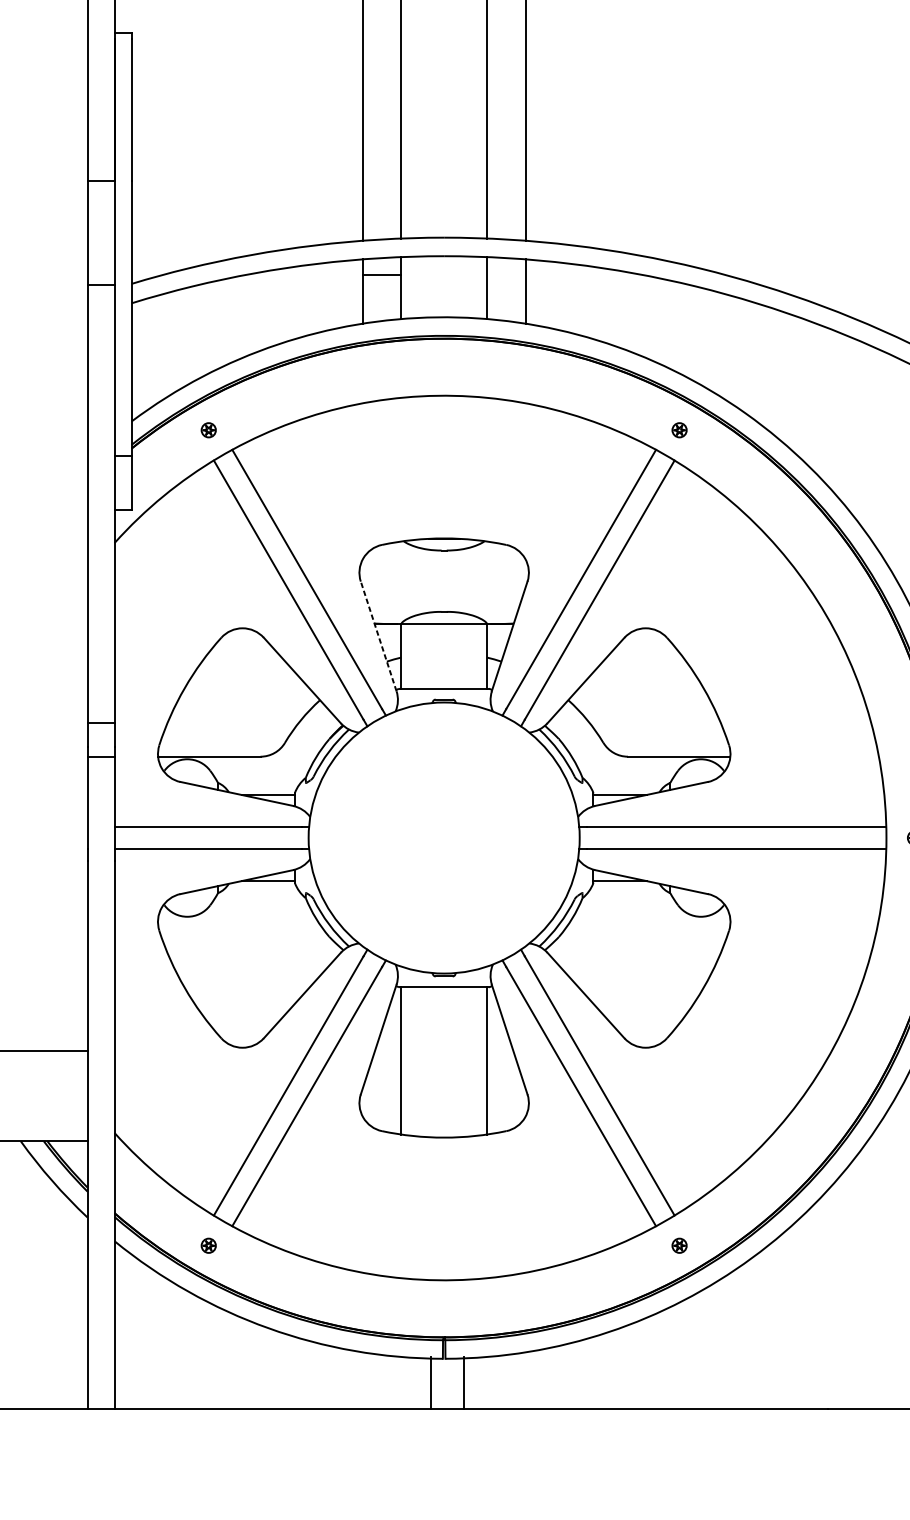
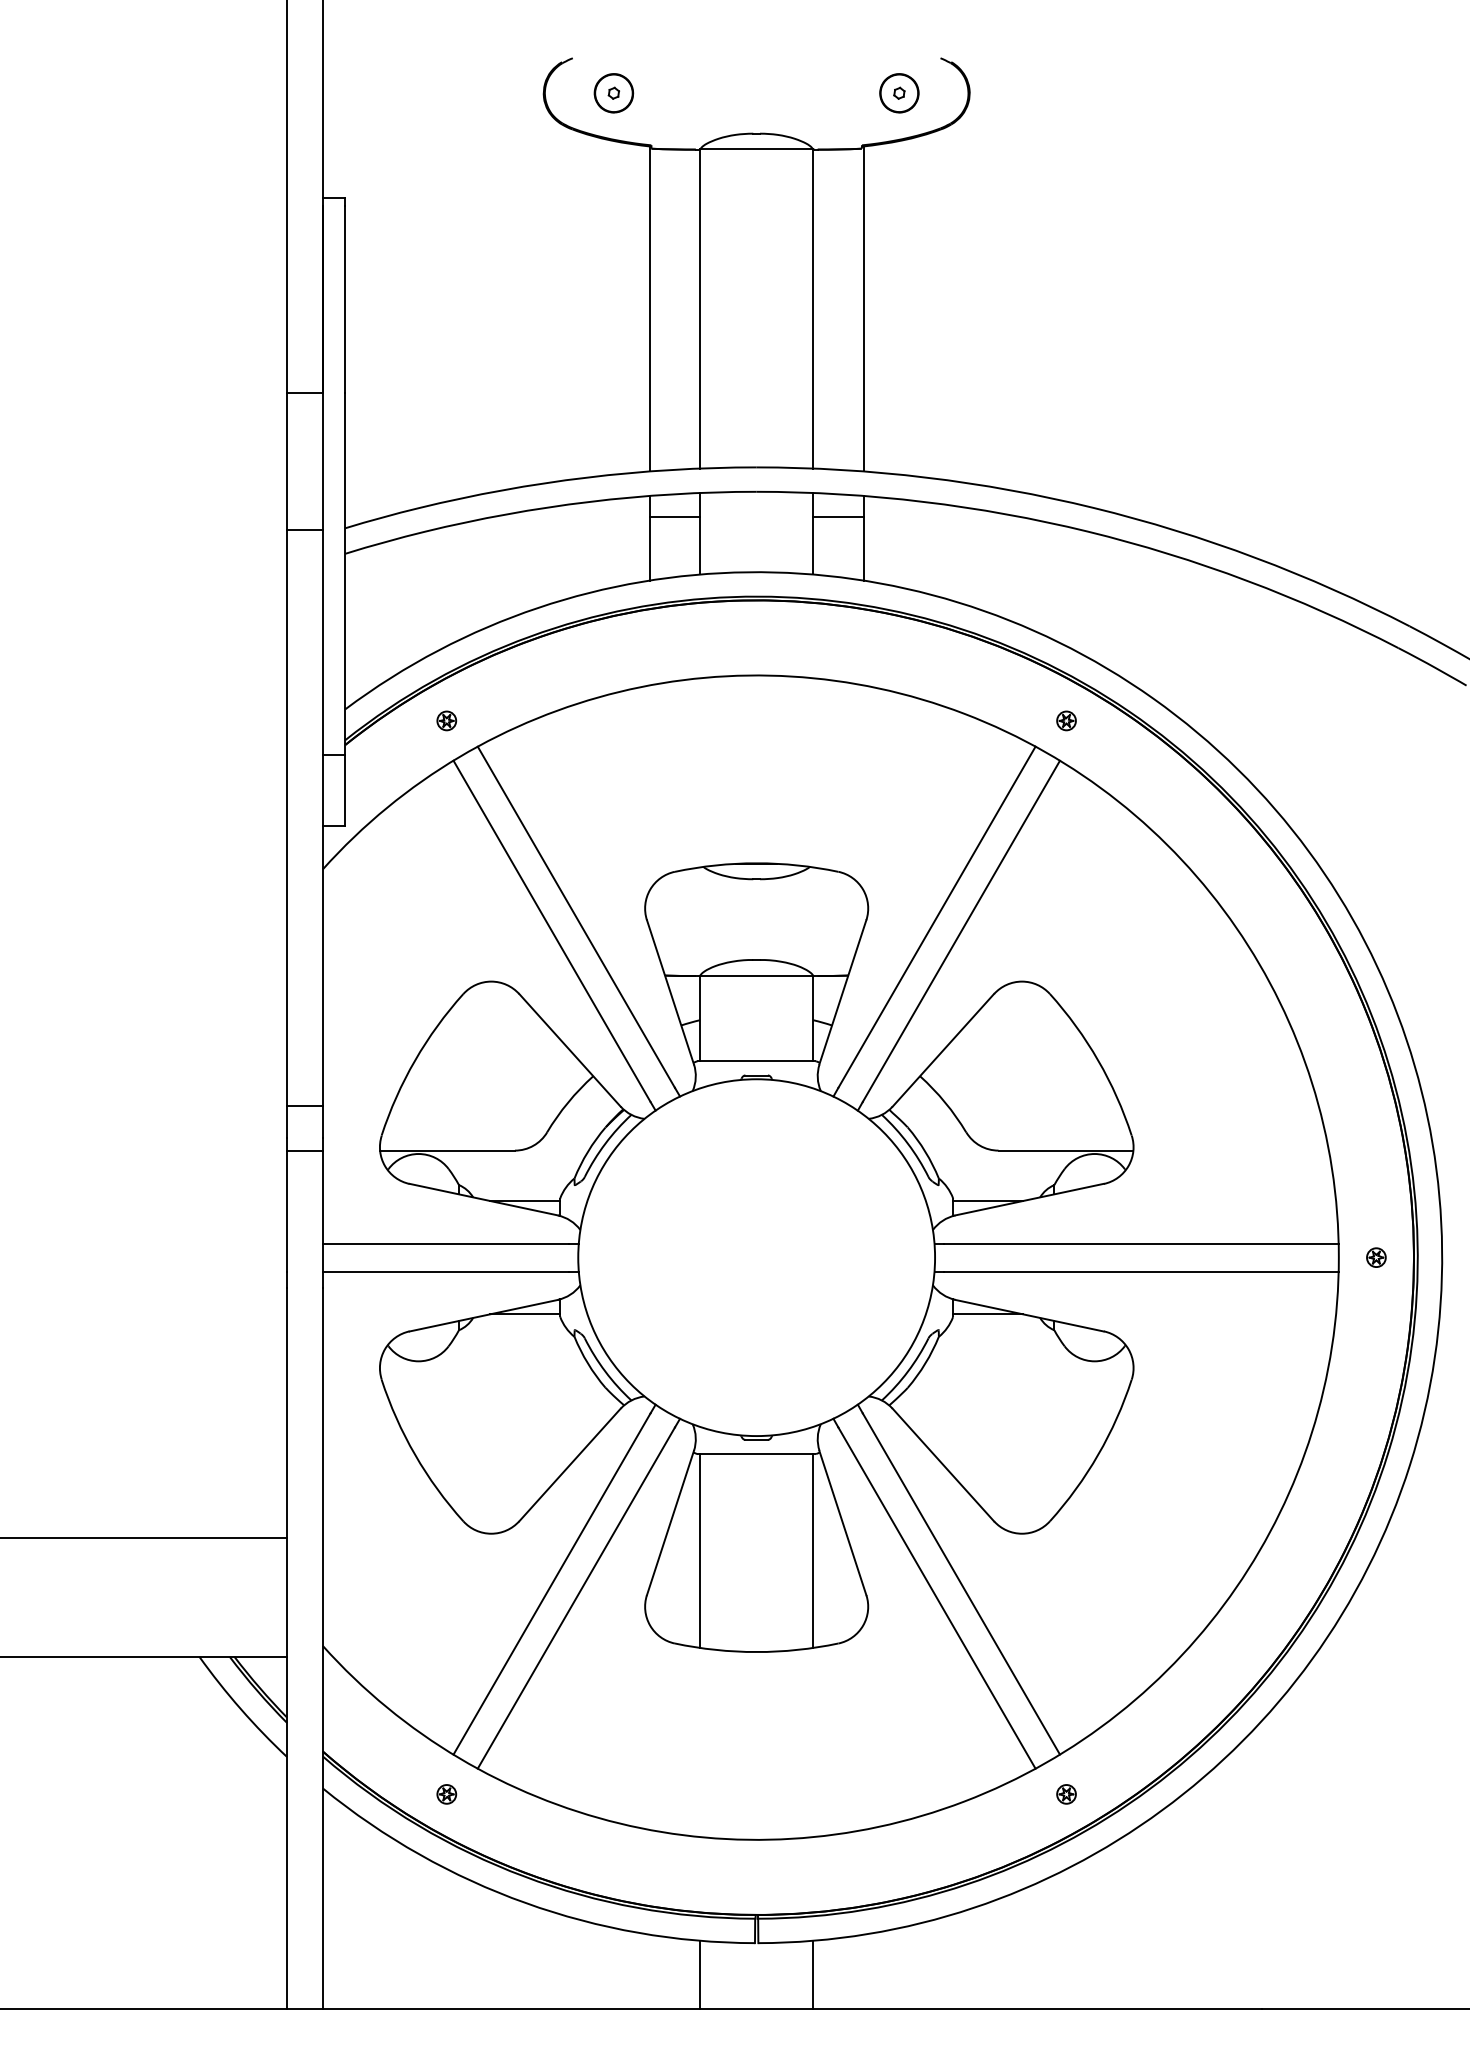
line: (506, 274) -> (838, 516), added
line: (378, 636) -> (670, 992), dashed -> solid
line: (431, 1382) -> (813, 1974), moved
line: (463, 1382) -> (700, 1974), moved

